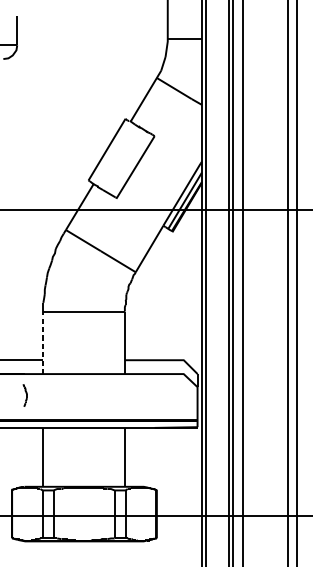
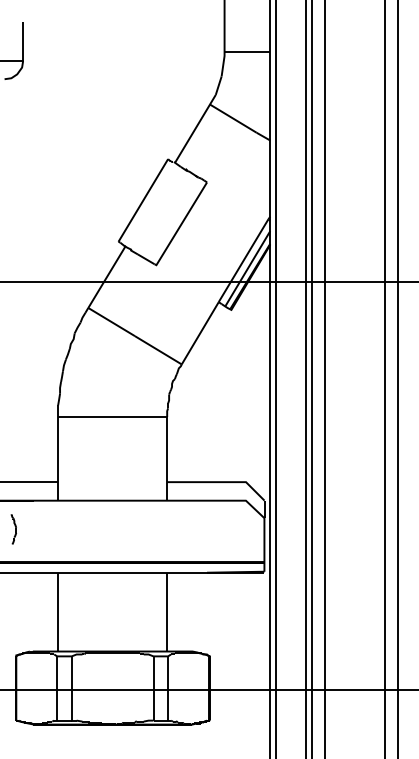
line: (43, 342) -> (58, 458), dashed -> solid
part: (24, 395) -> (13, 529), moved

